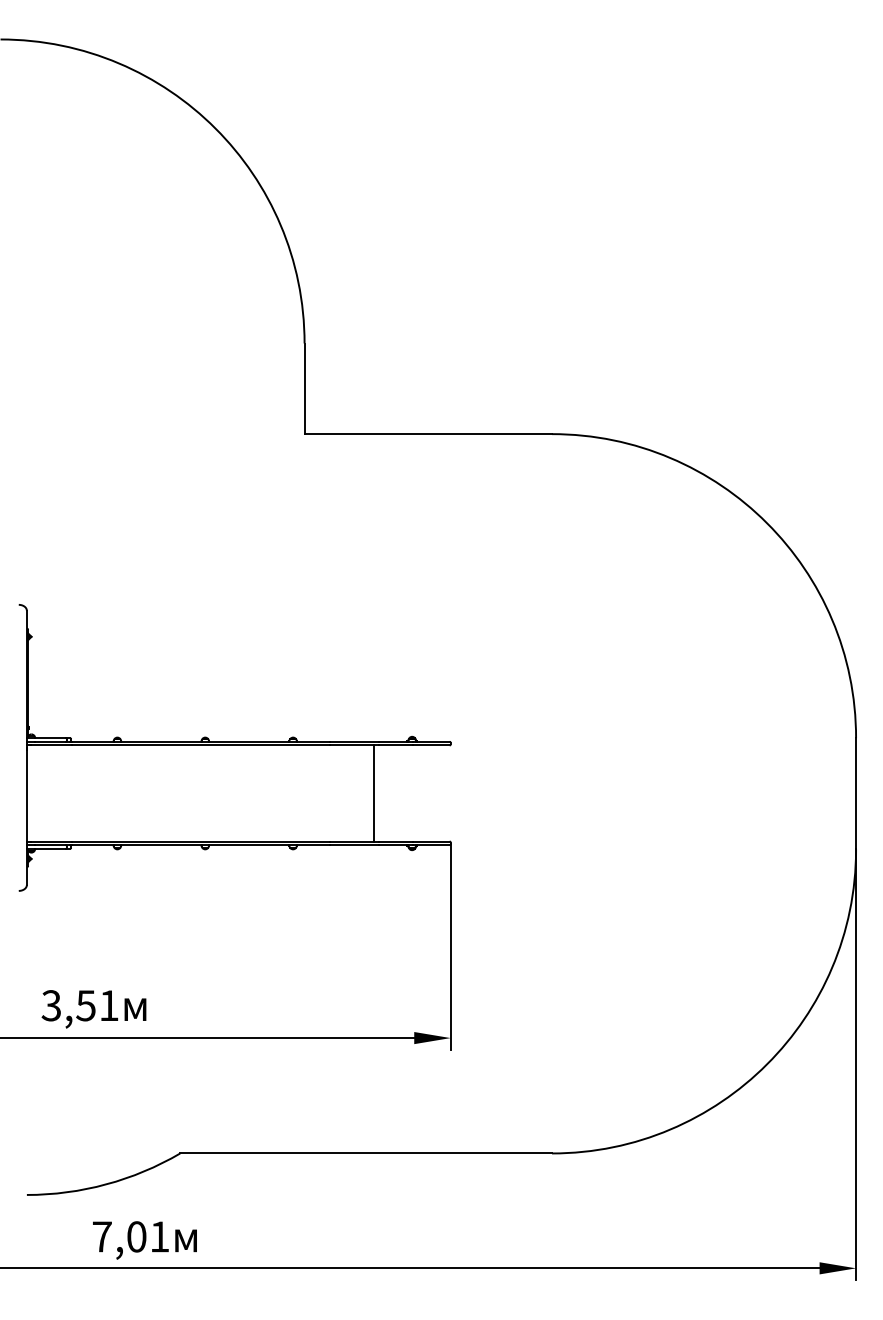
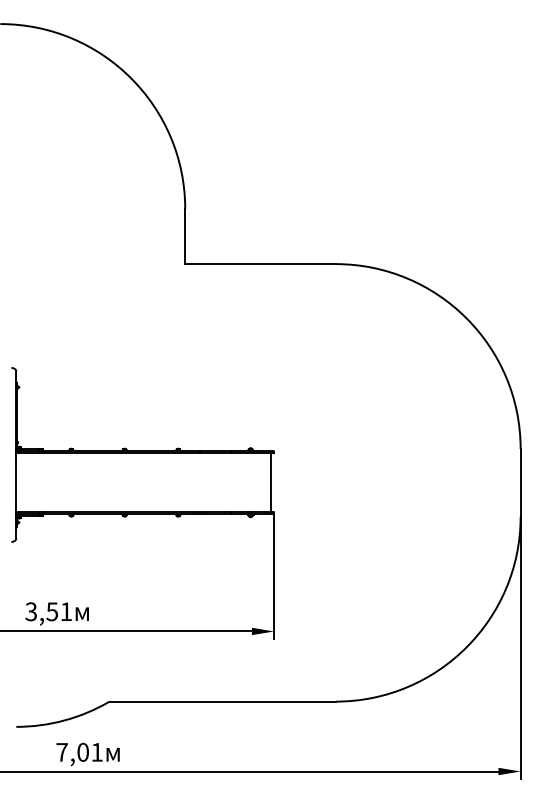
line: (374, 793) -> (270, 482), moved

